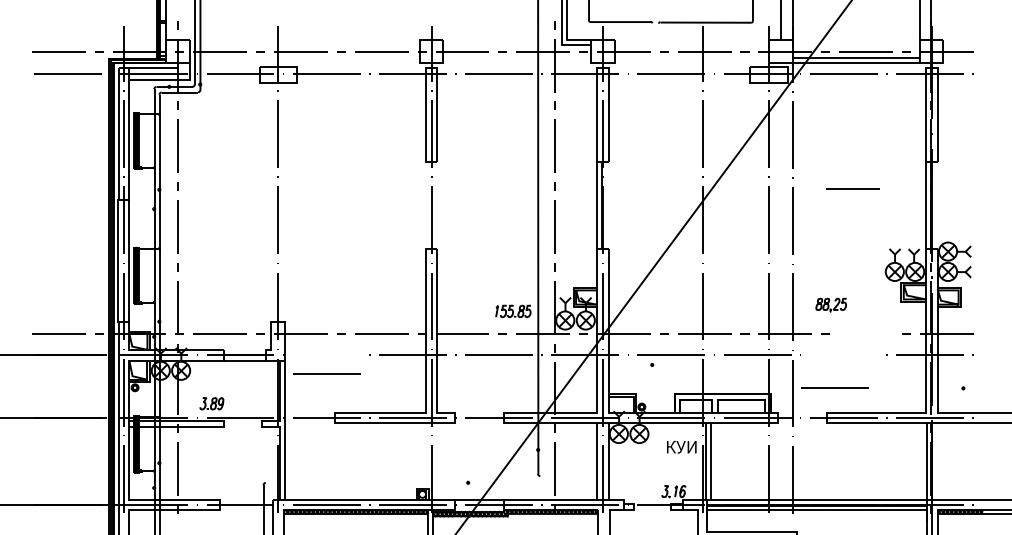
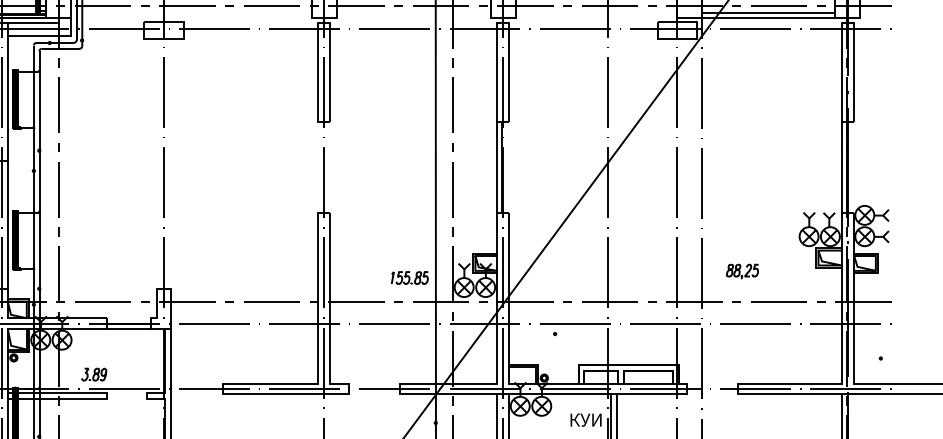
line: (852, 188) -> (778, 301), moved
line: (326, 373) -> (214, 323), moved
line: (834, 387) -> (755, 323), moved

